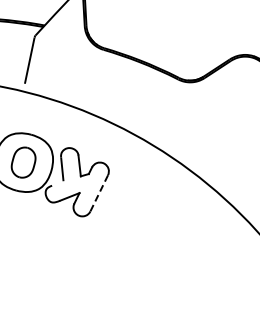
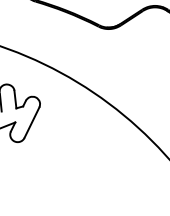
line: (99, 193) -> (32, 122), dashed -> solid

